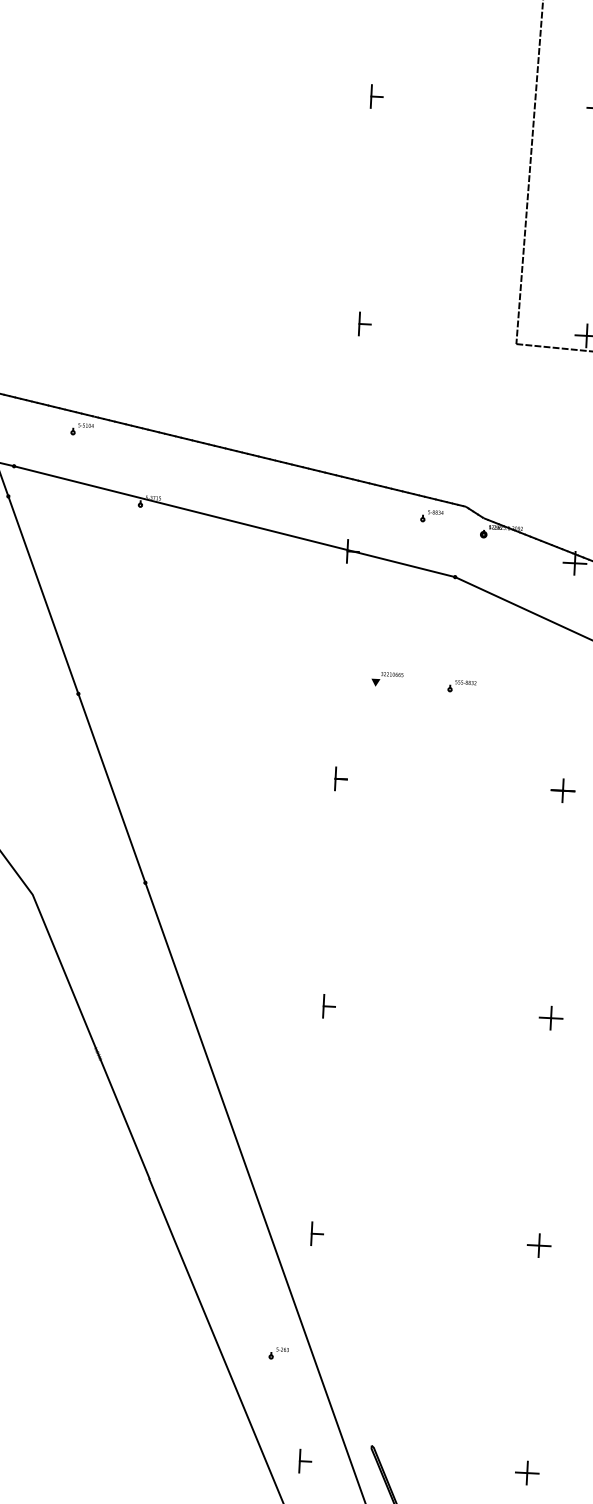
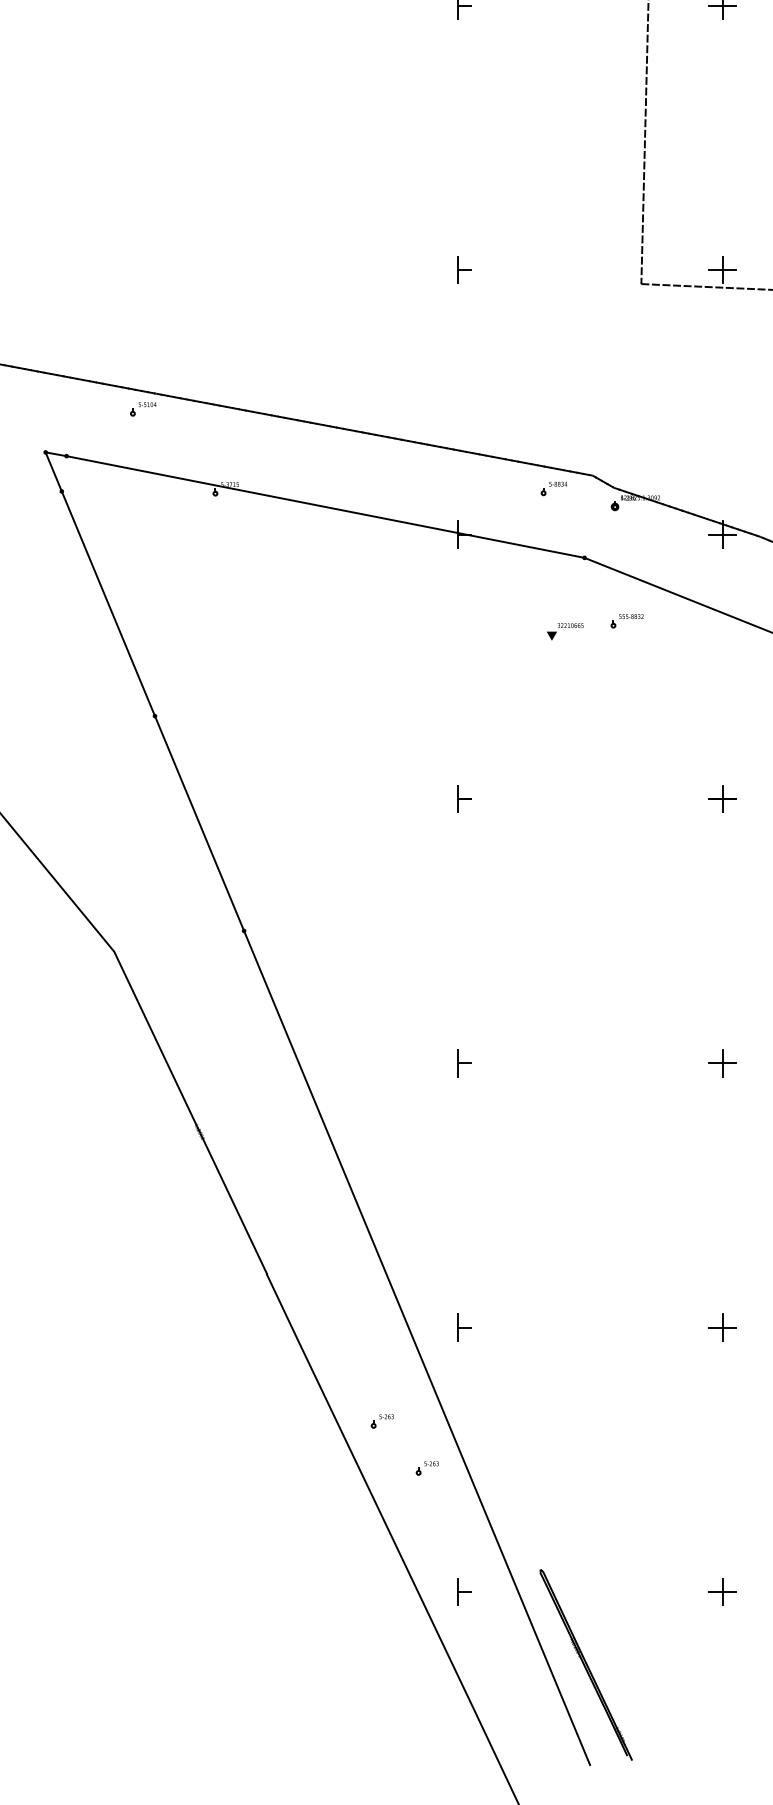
text: (387, 679) -> (565, 631), moved
part: (461, 686) -> (626, 621), moved
part: (241, 1311) -> (381, 1421), added

